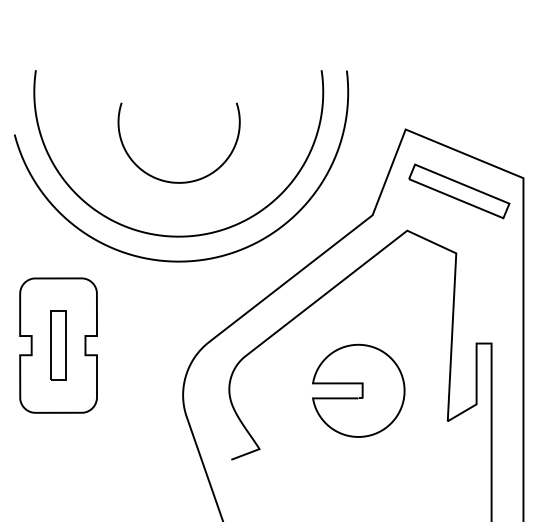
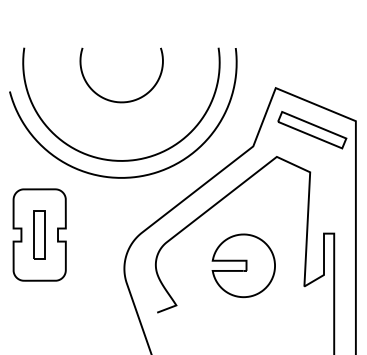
curve: (168, 180) -> (114, 100), moved

